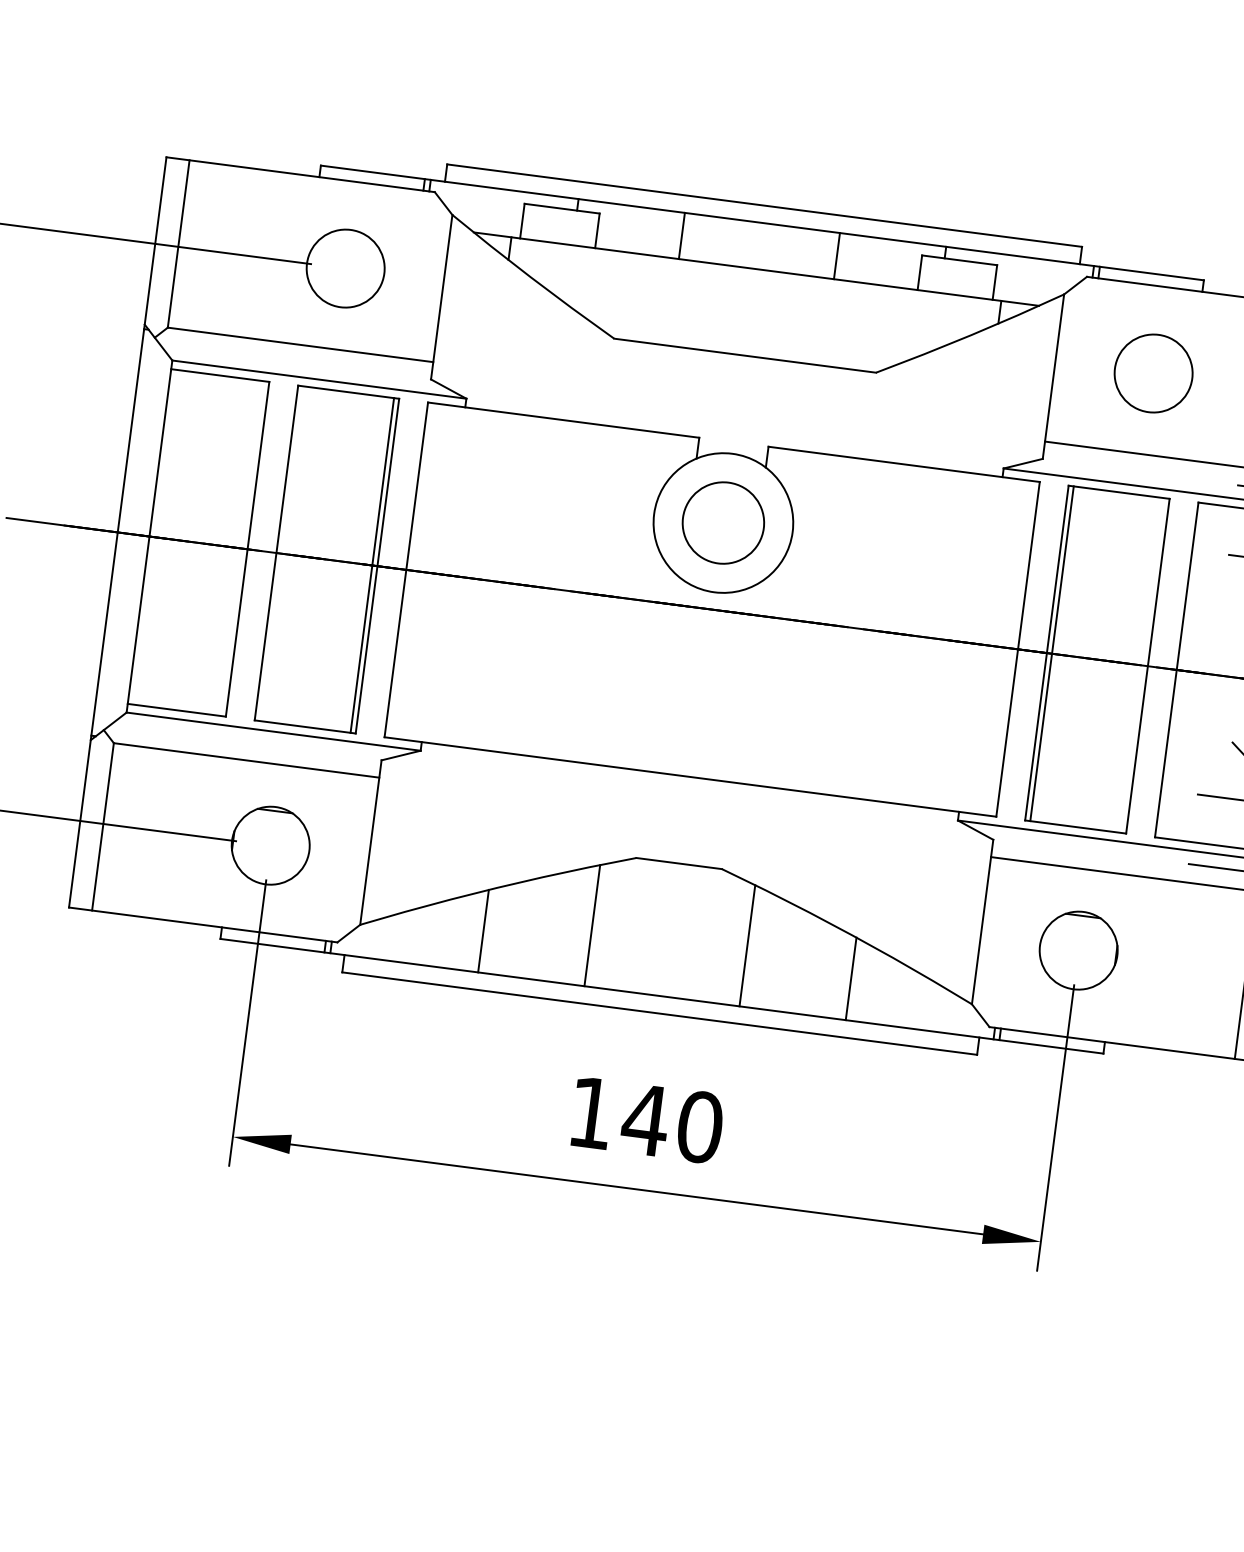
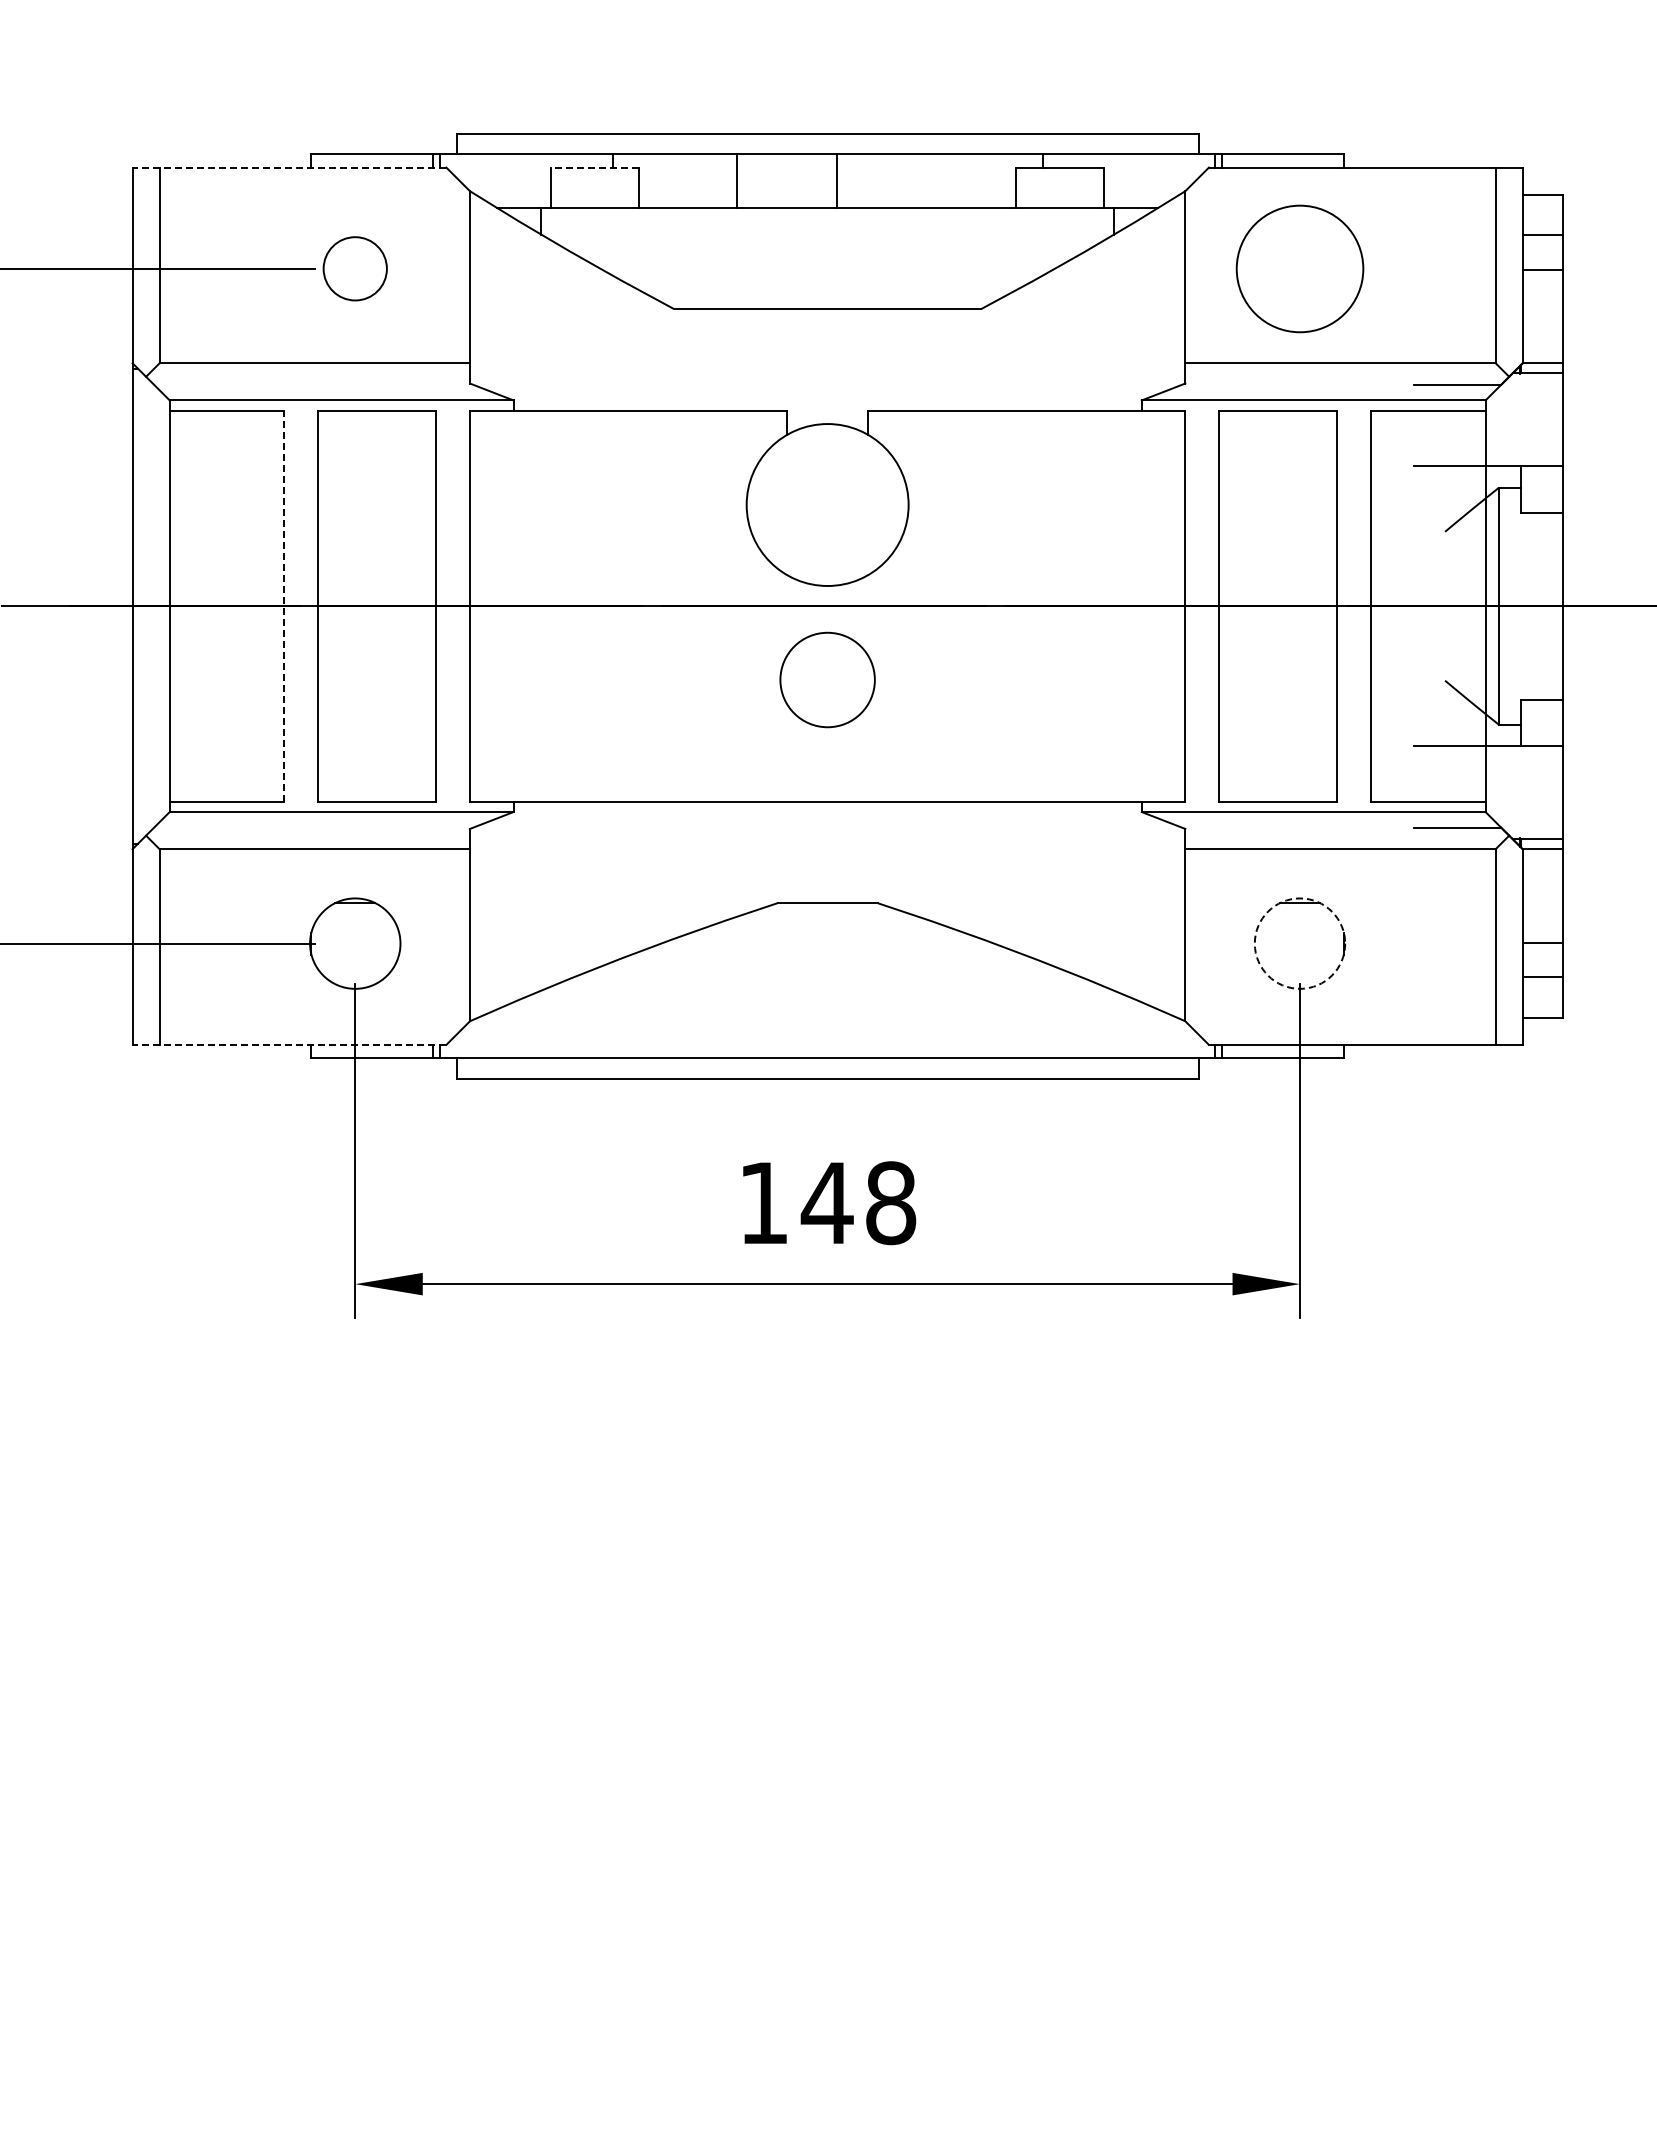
line: (300, 174) -> (289, 167), solid -> dashed
line: (562, 208) -> (595, 167), solid -> dashed
line: (837, 256) -> (837, 181), moved
circle: (345, 268) -> (355, 268), size x0.7
circle: (1153, 373) -> (1299, 268), size x1.4
circle: (723, 522) -> (827, 679), moved
line: (247, 549) -> (284, 606), solid -> dashed
line: (372, 564) -> (430, 605), removed
line: (1052, 653) -> (1225, 605), removed
line: (203, 924) -> (289, 1044), solid -> dashed
line: (592, 925) -> (737, 987), removed
line: (483, 930) -> (612, 1009), removed
line: (747, 945) -> (918, 987), removed
circle: (1078, 950) -> (1299, 943), solid -> dashed
line: (851, 978) -> (1042, 1009), removed
text: (700, 1126) -> (891, 1202), 140 -> 148

